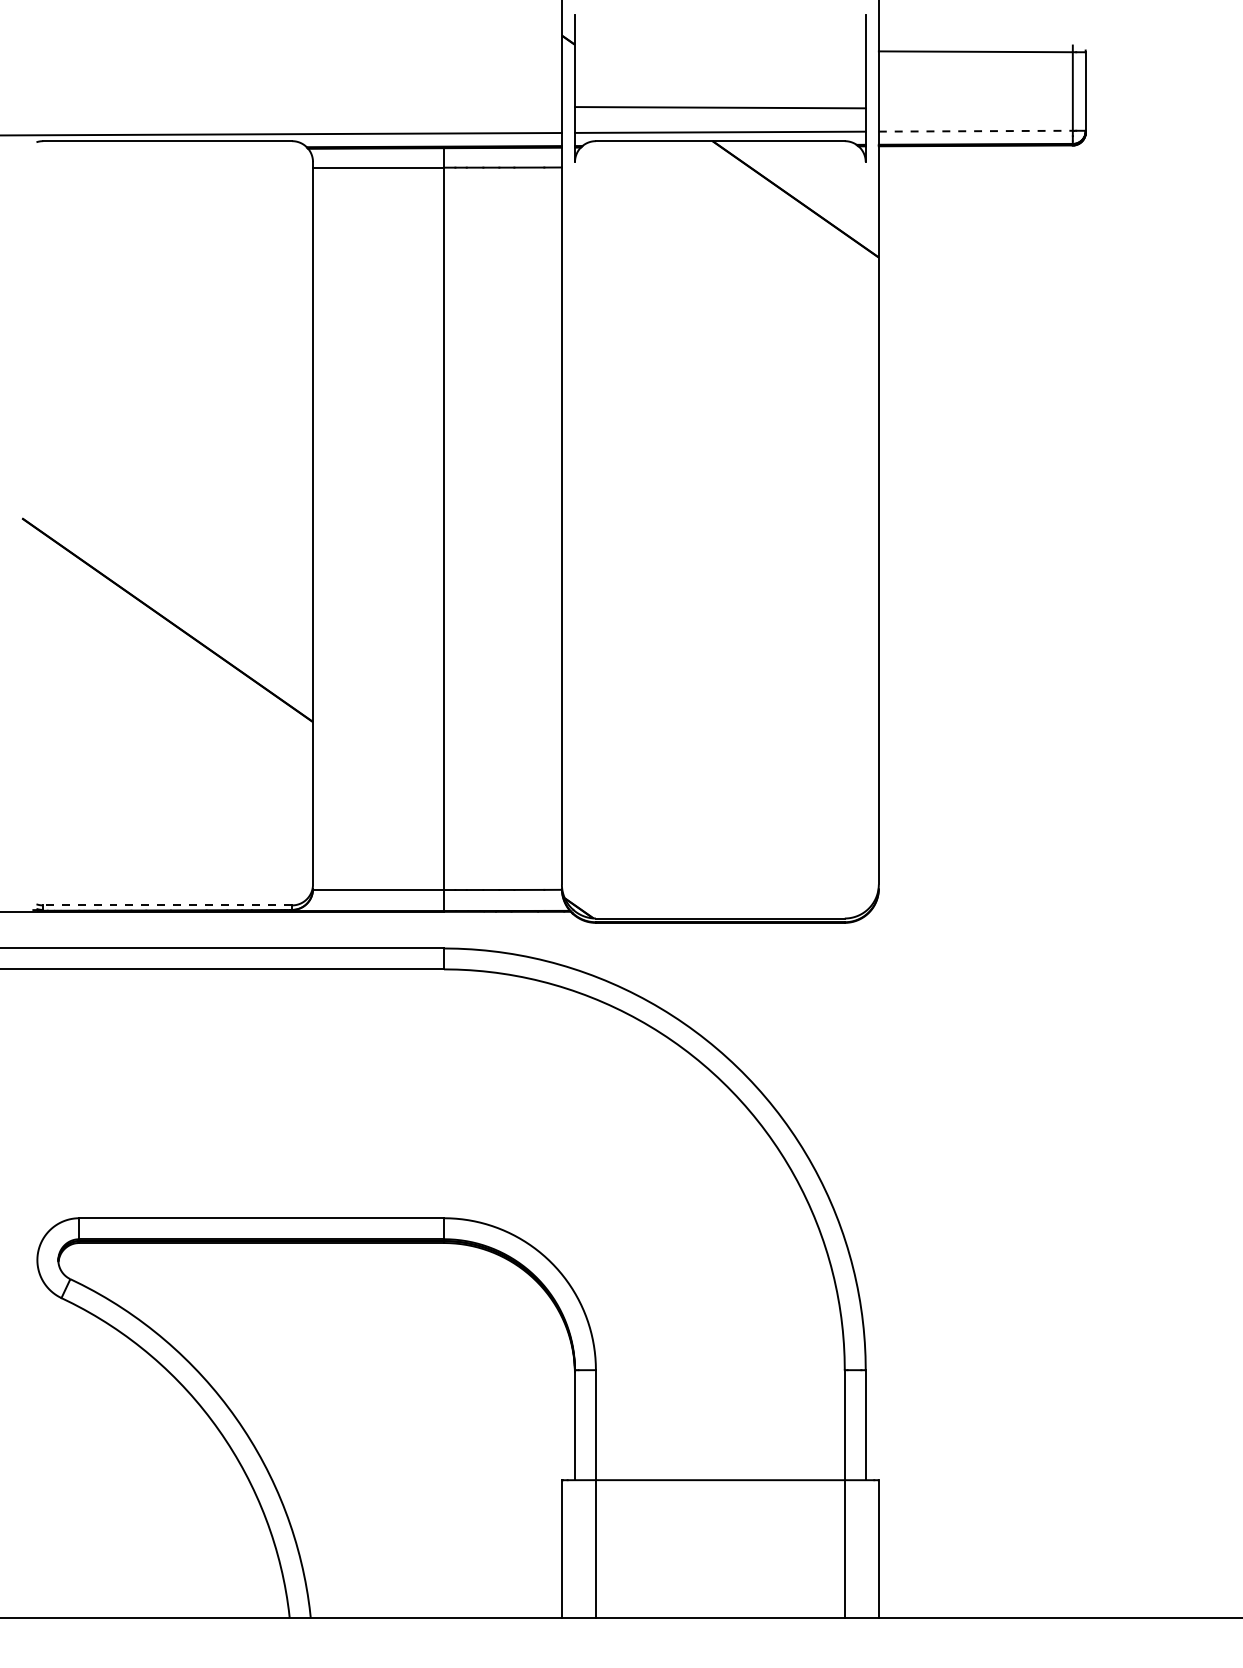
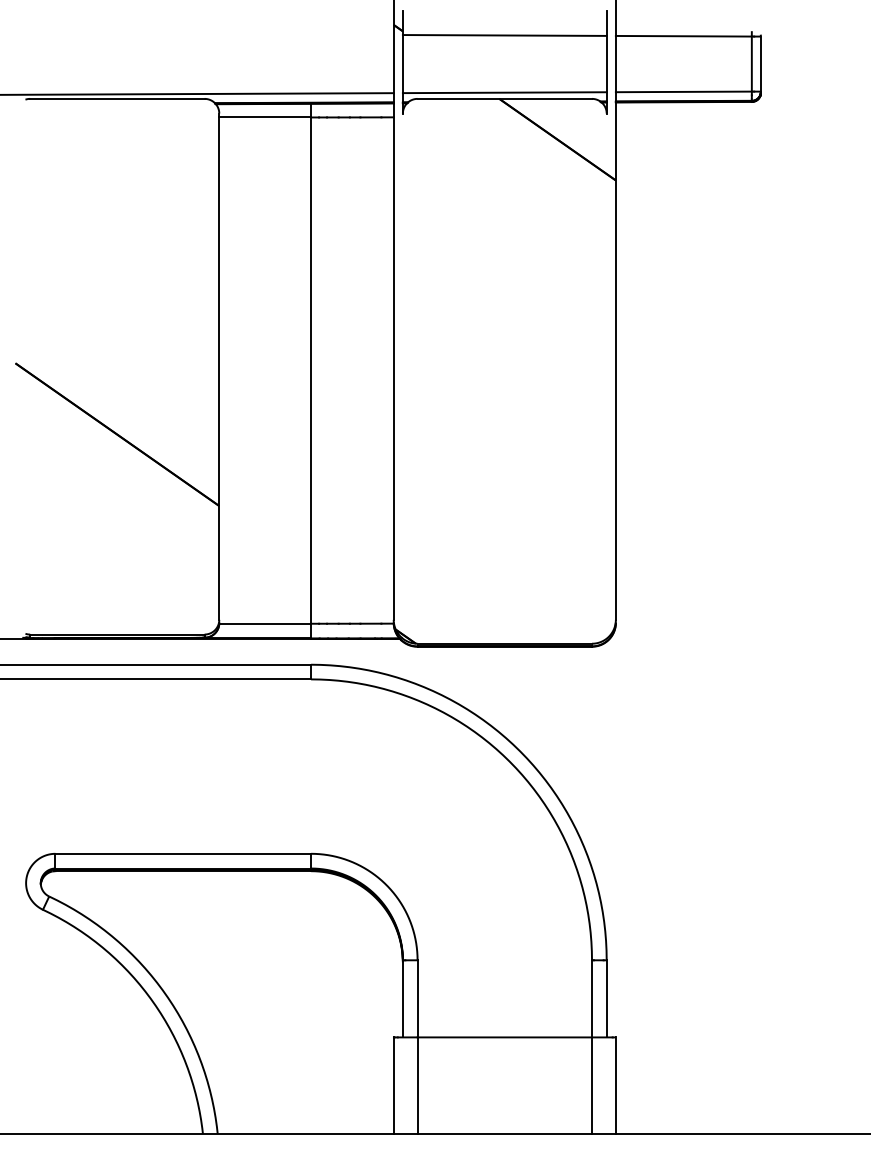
line: (719, 107) -> (504, 35), moved
line: (975, 131) -> (683, 92), dashed -> solid
line: (167, 905) -> (117, 634), dashed -> solid

